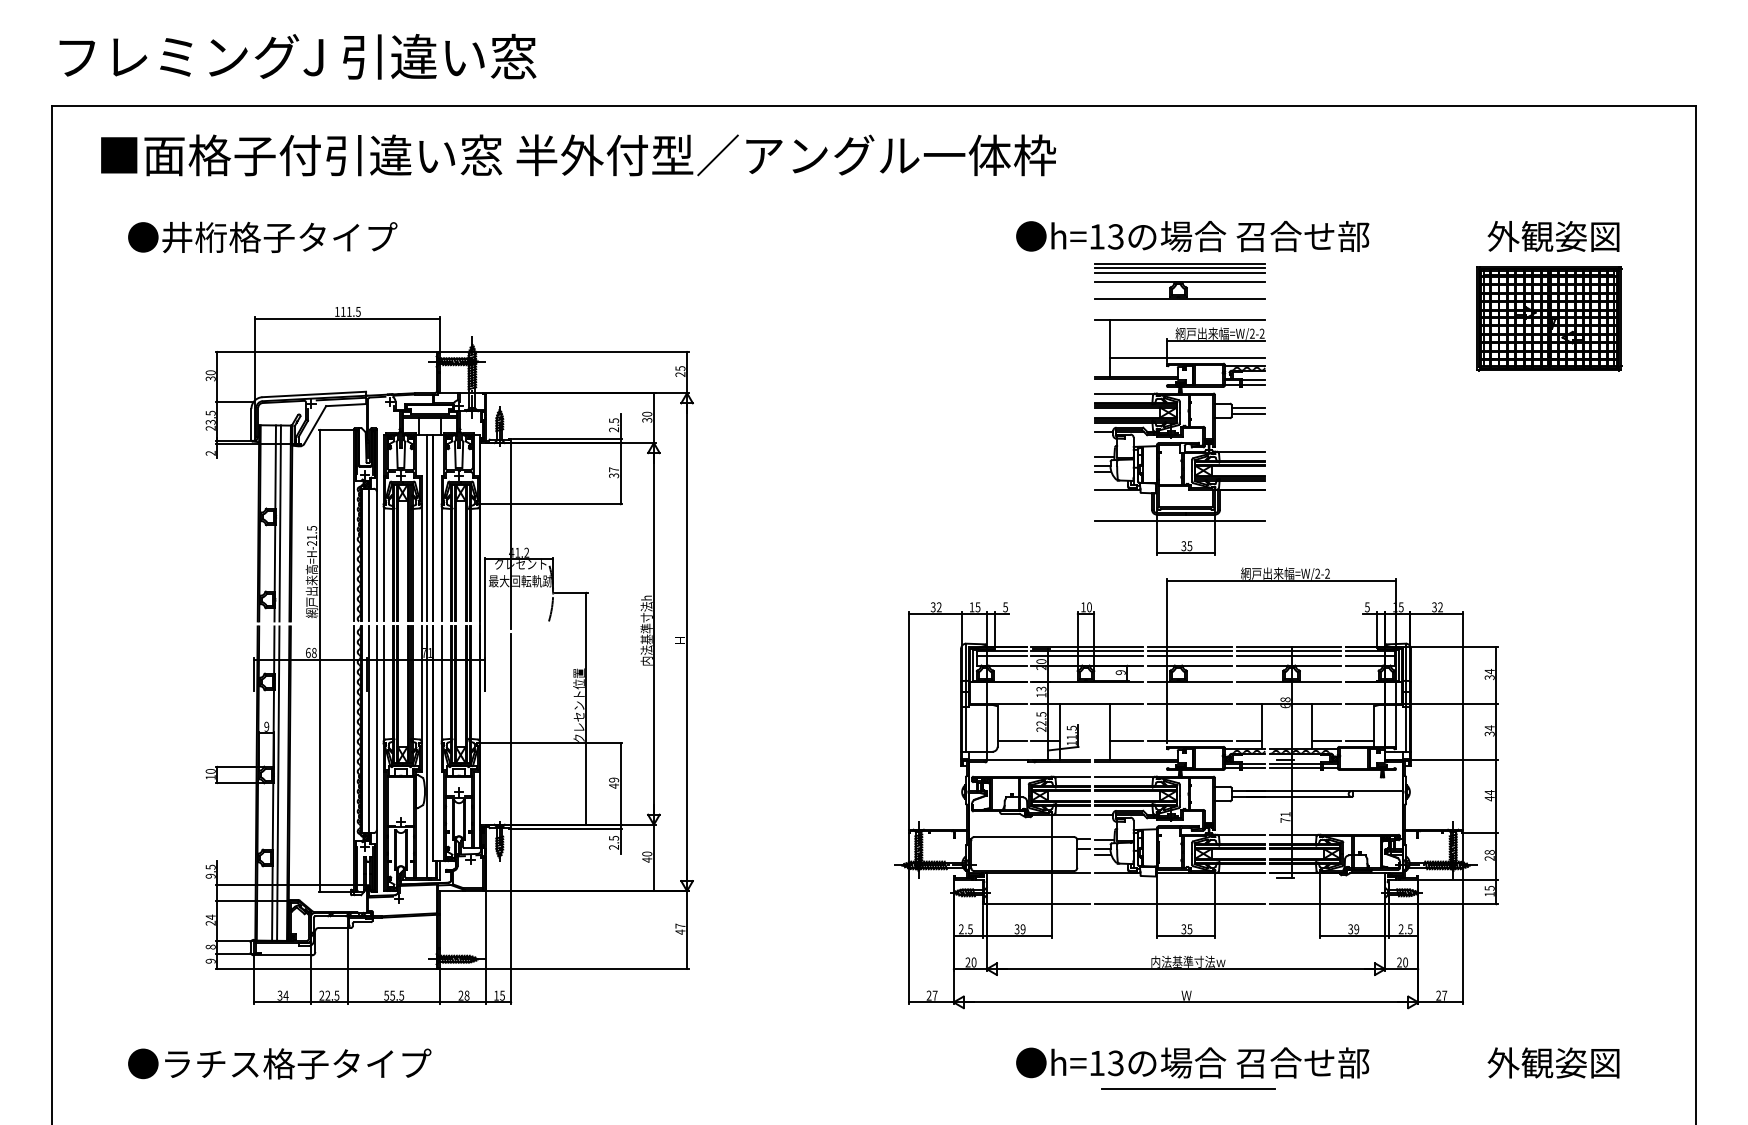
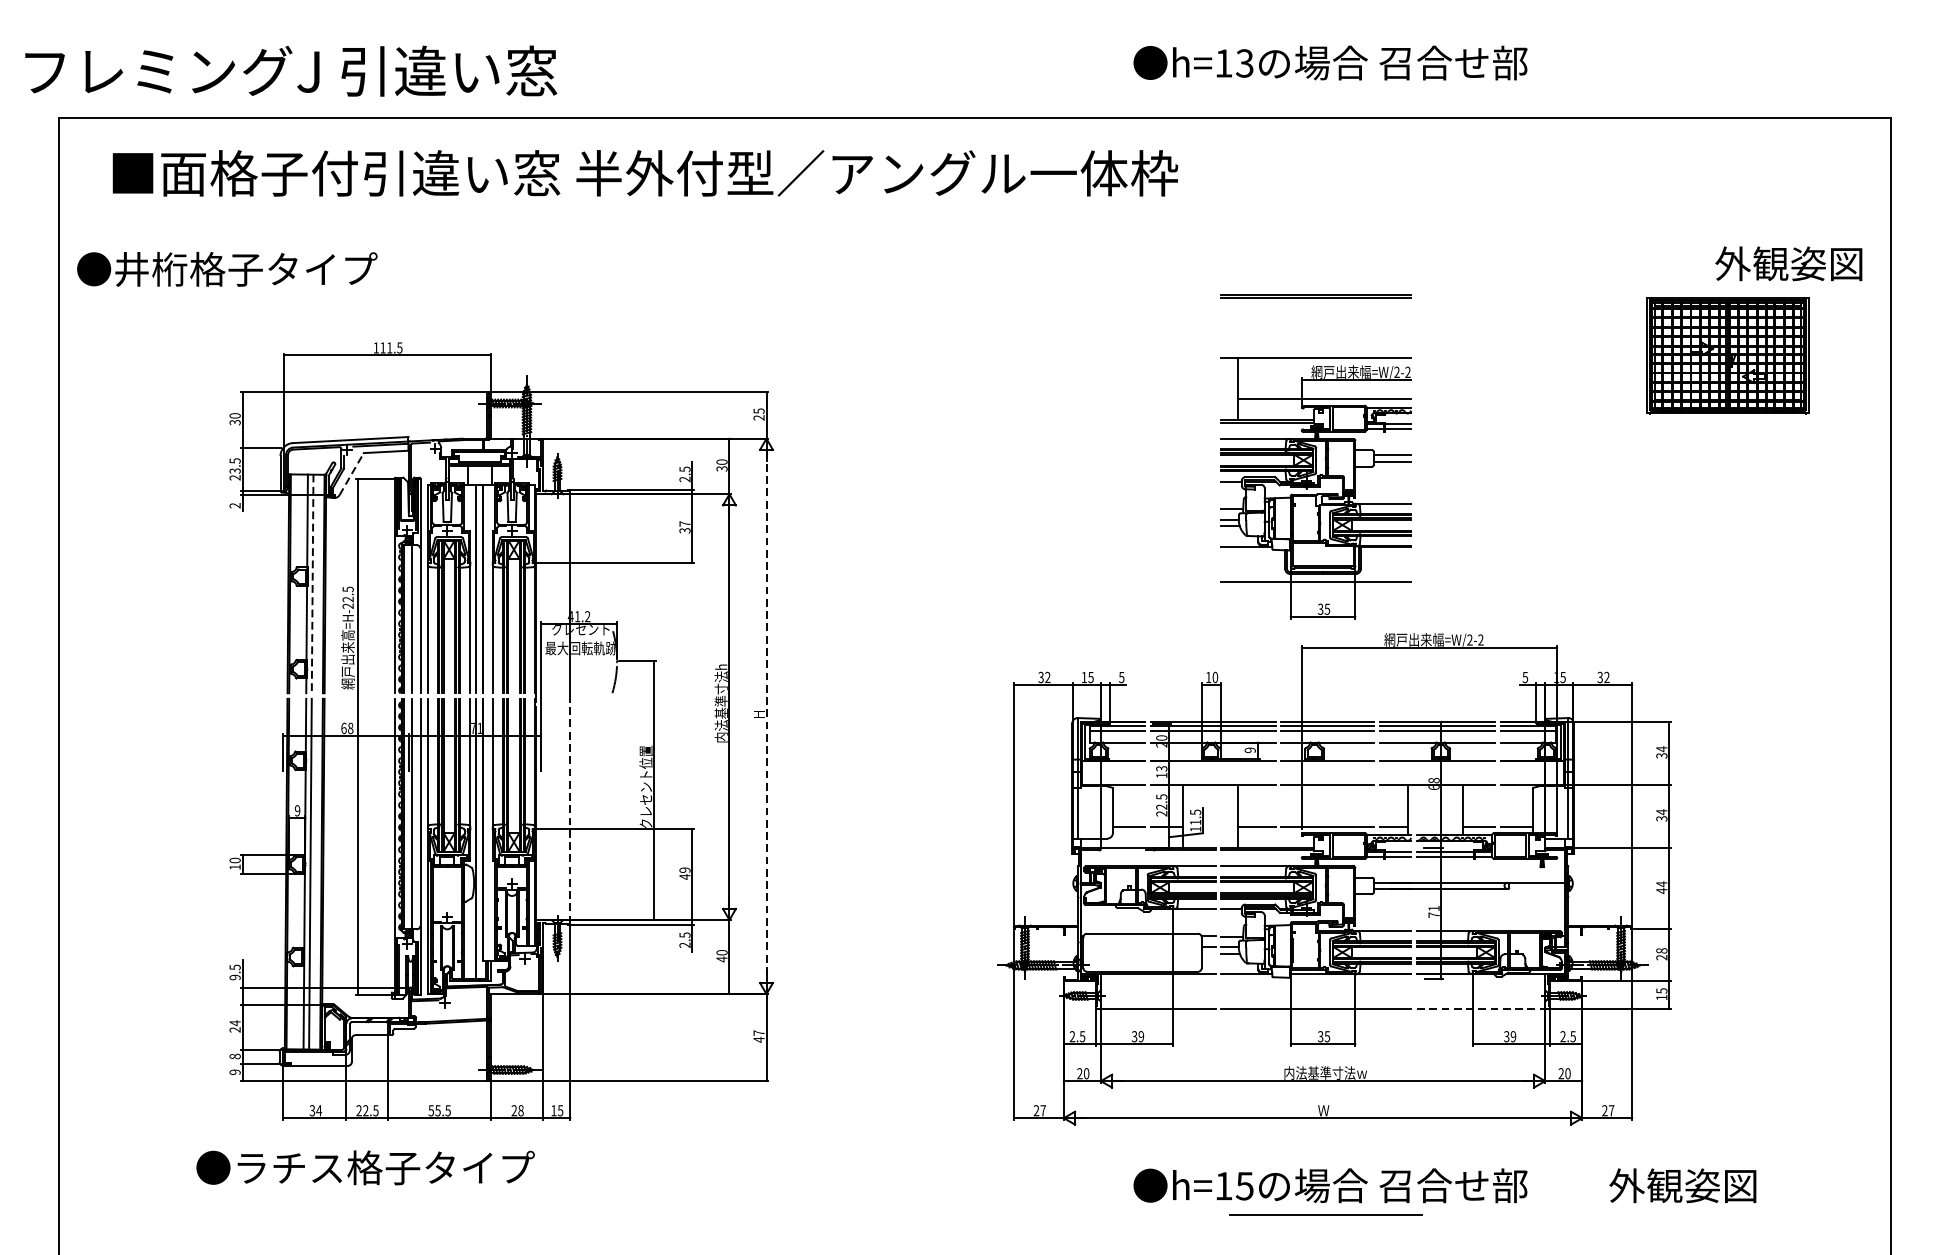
text: (297, 56) -> (290, 70), moved
text: (1192, 235) -> (1330, 61), moved
text: (262, 236) -> (227, 268), moved
text: (1553, 236) -> (1788, 263), moved
line: (1179, 272) -> (1315, 304), removed
part: (1179, 290) -> (1315, 324), removed
line: (315, 425) -> (351, 474), solid -> dashed
line: (280, 523) -> (312, 583), solid -> dashed
text: (311, 537) -> (347, 599), =H-21.5 -> =H-22.5
line: (687, 642) -> (766, 716), solid -> dashed
line: (511, 729) -> (570, 813), solid -> dashed
line: (1328, 904) -> (1481, 1009), solid -> dashed
text: (1115, 1062) -> (1244, 1185), h=13 -> h=15
text: (1553, 1062) -> (1682, 1185), moved
text: (279, 1063) -> (365, 1167), moved

